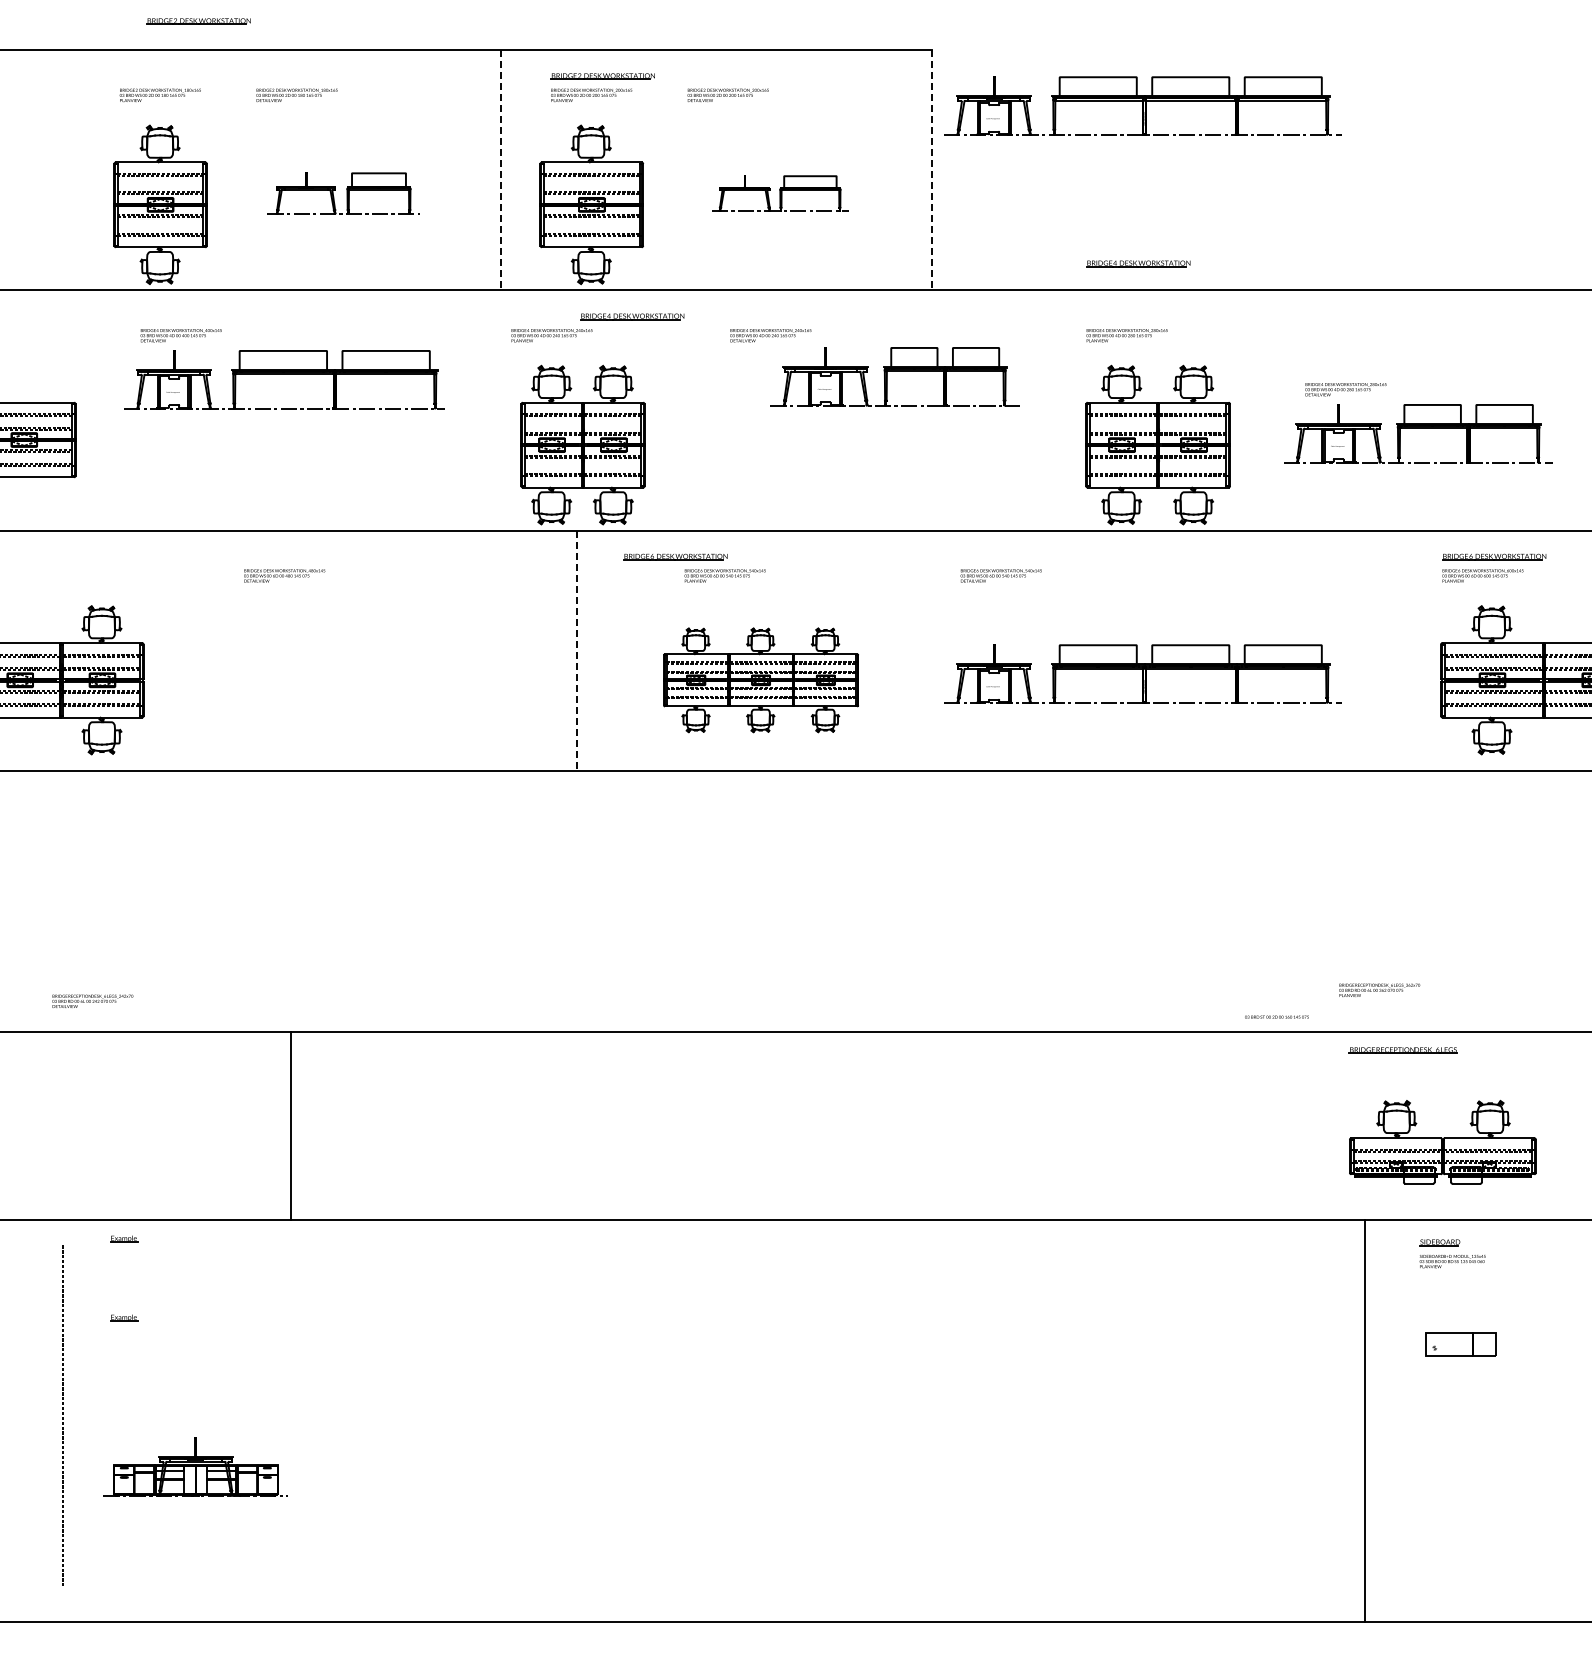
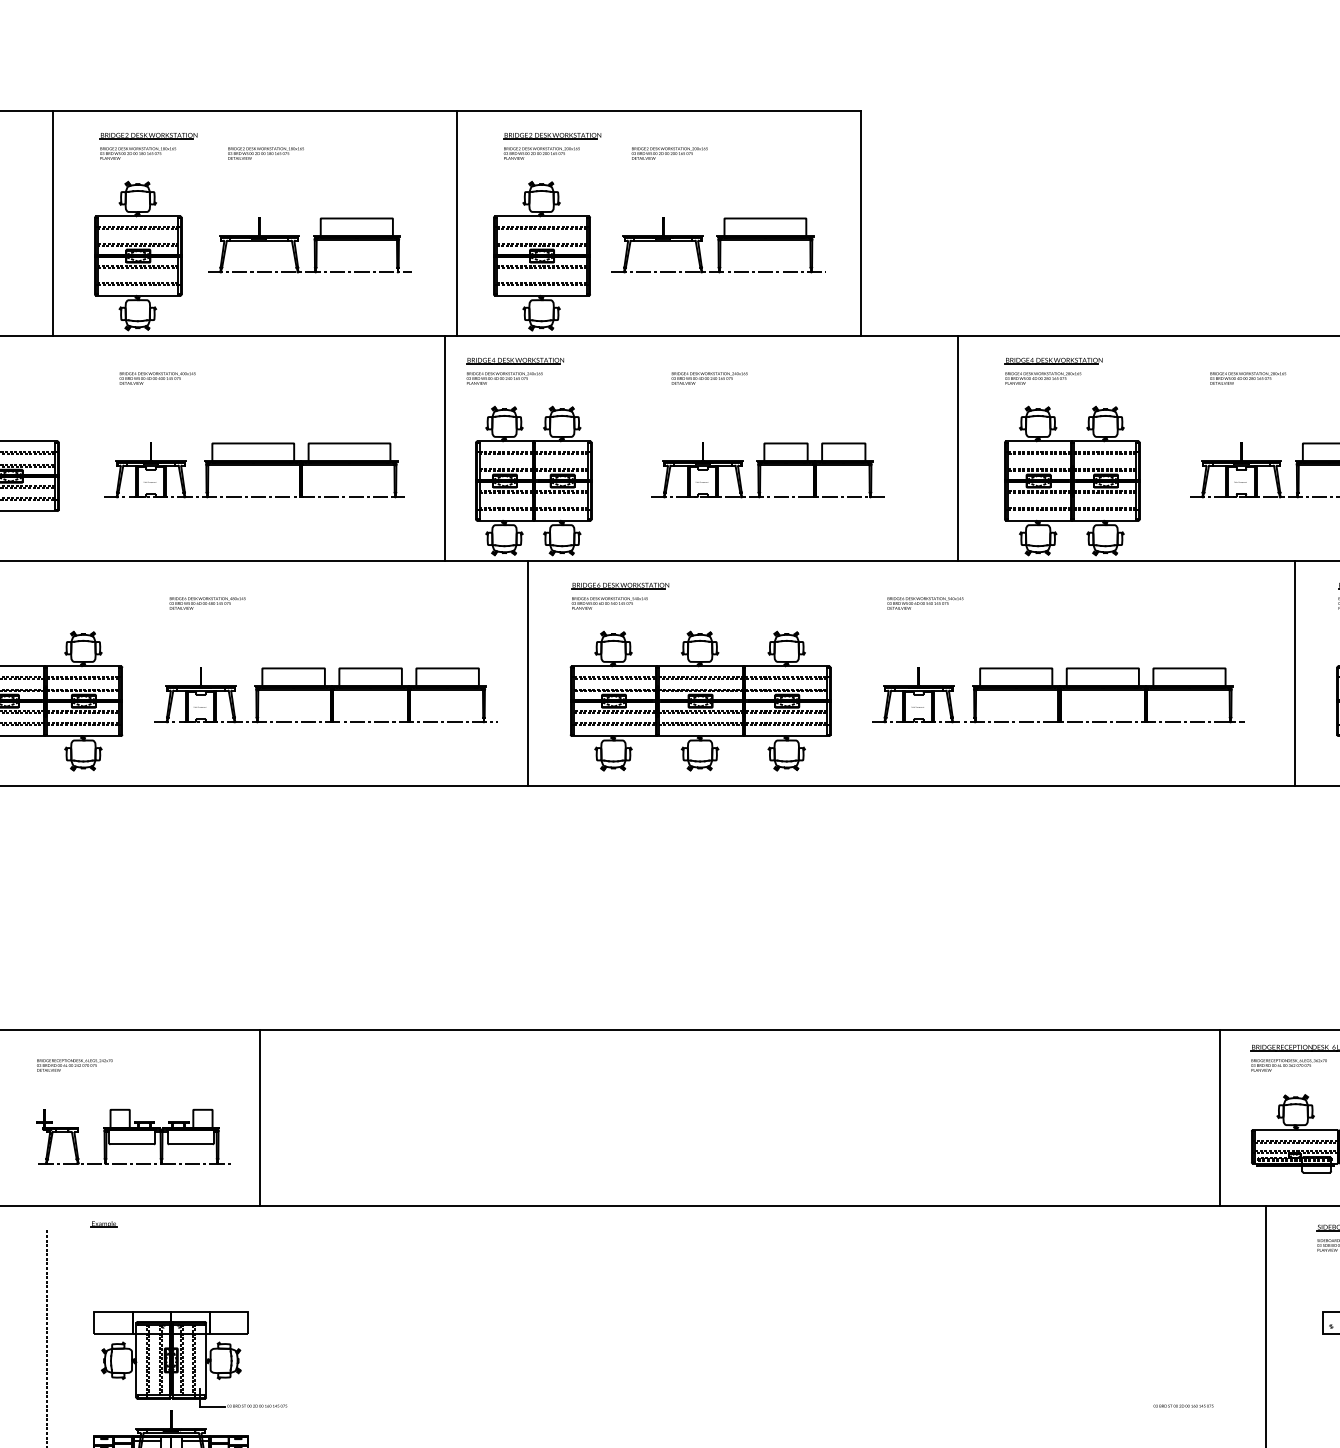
part: (198, 21) -> (148, 135), moved
part: (1142, 105) -> (1057, 163), removed
line: (69, 170) -> (53, 223), added
line: (500, 170) -> (456, 223), dashed -> solid
line: (932, 170) -> (861, 223), dashed -> solid
part: (343, 193) -> (309, 245), size x1.43
part: (780, 193) -> (718, 245), size x1.67
part: (1138, 263) -> (1053, 360), moved
part: (632, 316) -> (515, 360), moved
part: (894, 376) -> (767, 470), moved
part: (284, 379) -> (254, 470), moved
text: (1345, 389) -> (1247, 378), moved
line: (487, 410) -> (444, 448), added
line: (1036, 410) -> (958, 448), added
text: (284, 575) -> (207, 603), moved
text: (724, 575) -> (609, 603), moved
line: (1396, 650) -> (1295, 673), added
line: (577, 651) -> (528, 674), dashed -> solid
part: (360, 673) -> (325, 694), added
part: (760, 680) -> (699, 701), size x1.43
text: (1379, 989) -> (1288, 1064), moved
text: (92, 1000) -> (74, 1064), moved
text: (1276, 1016) -> (1183, 1405), moved
line: (1315, 1125) -> (1219, 1118), added
part: (154, 1145) -> (132, 1136), added
part: (124, 1317) -> (104, 1297), removed
part: (216, 1383) -> (190, 1359), added

